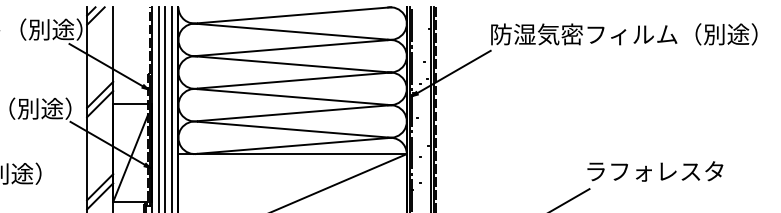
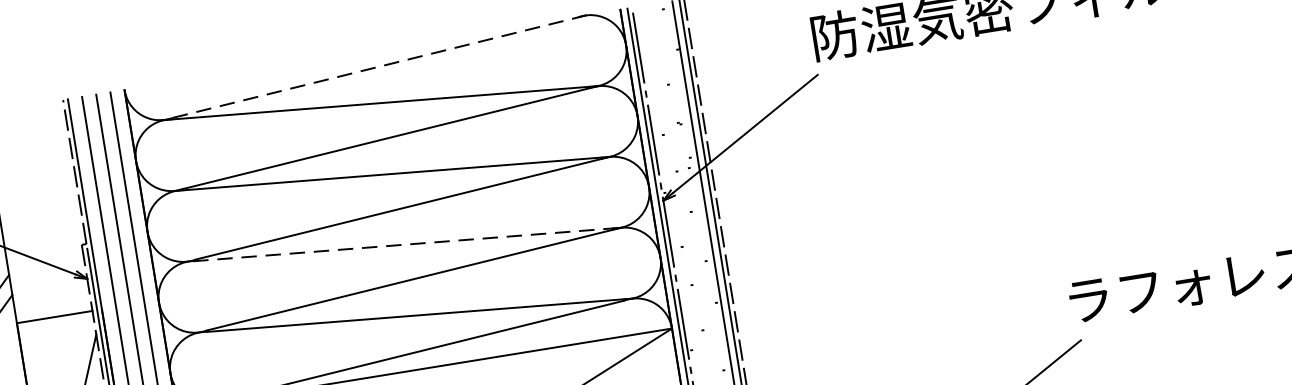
line: (294, 15) -> (379, 67), solid -> dashed
line: (294, 97) -> (408, 245), solid -> dashed

